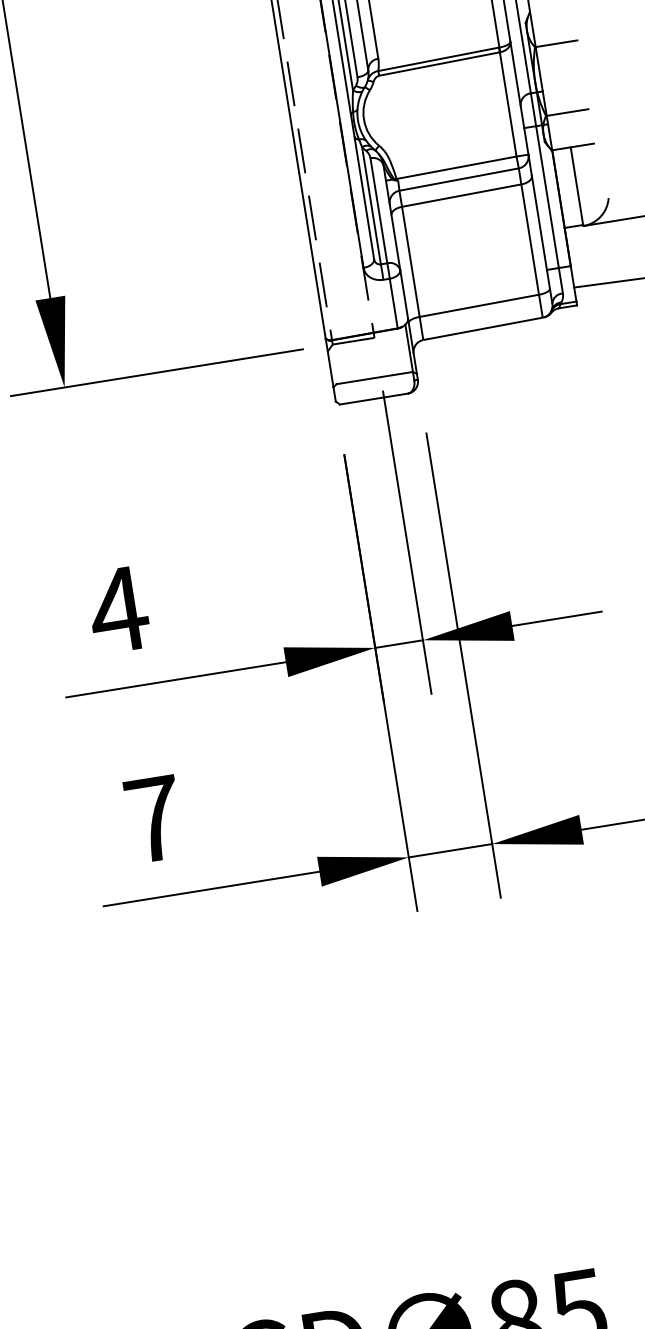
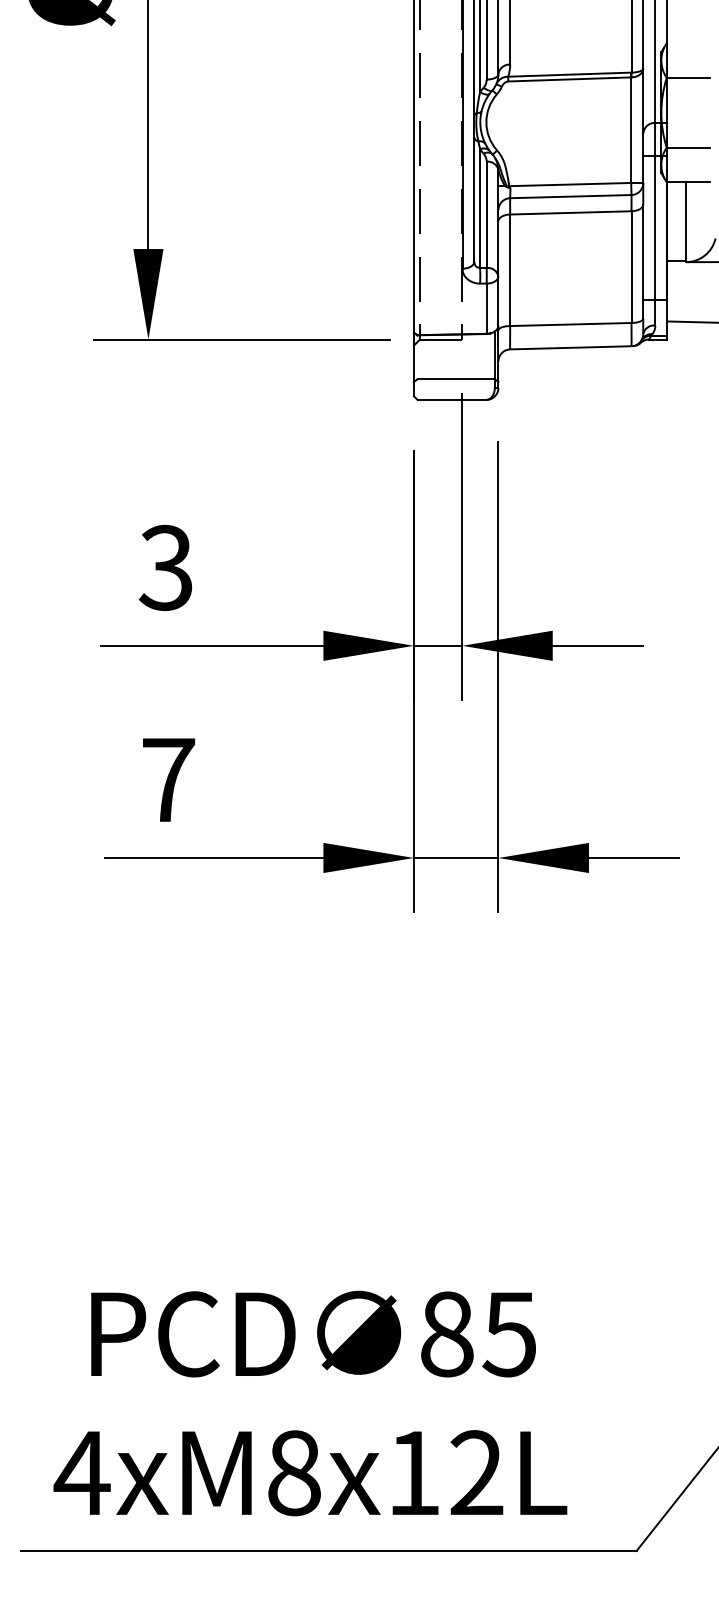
text: (117, 609) -> (165, 567), 4 -> 3

